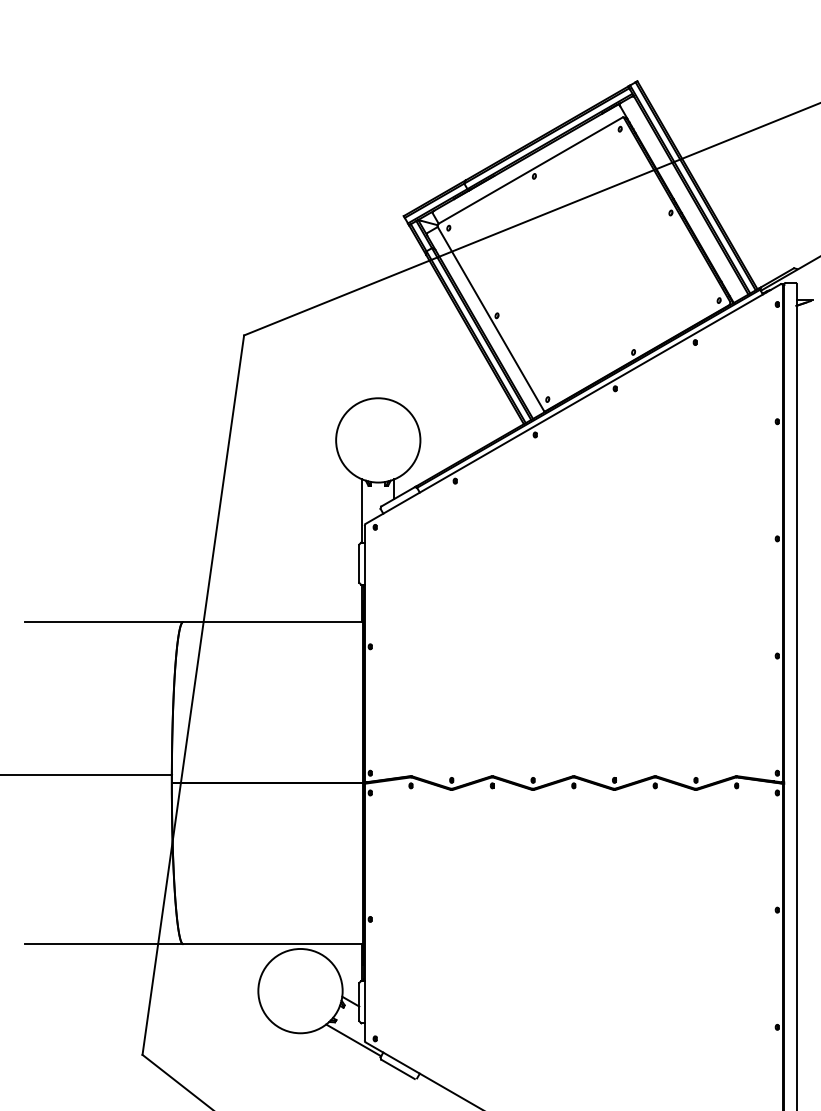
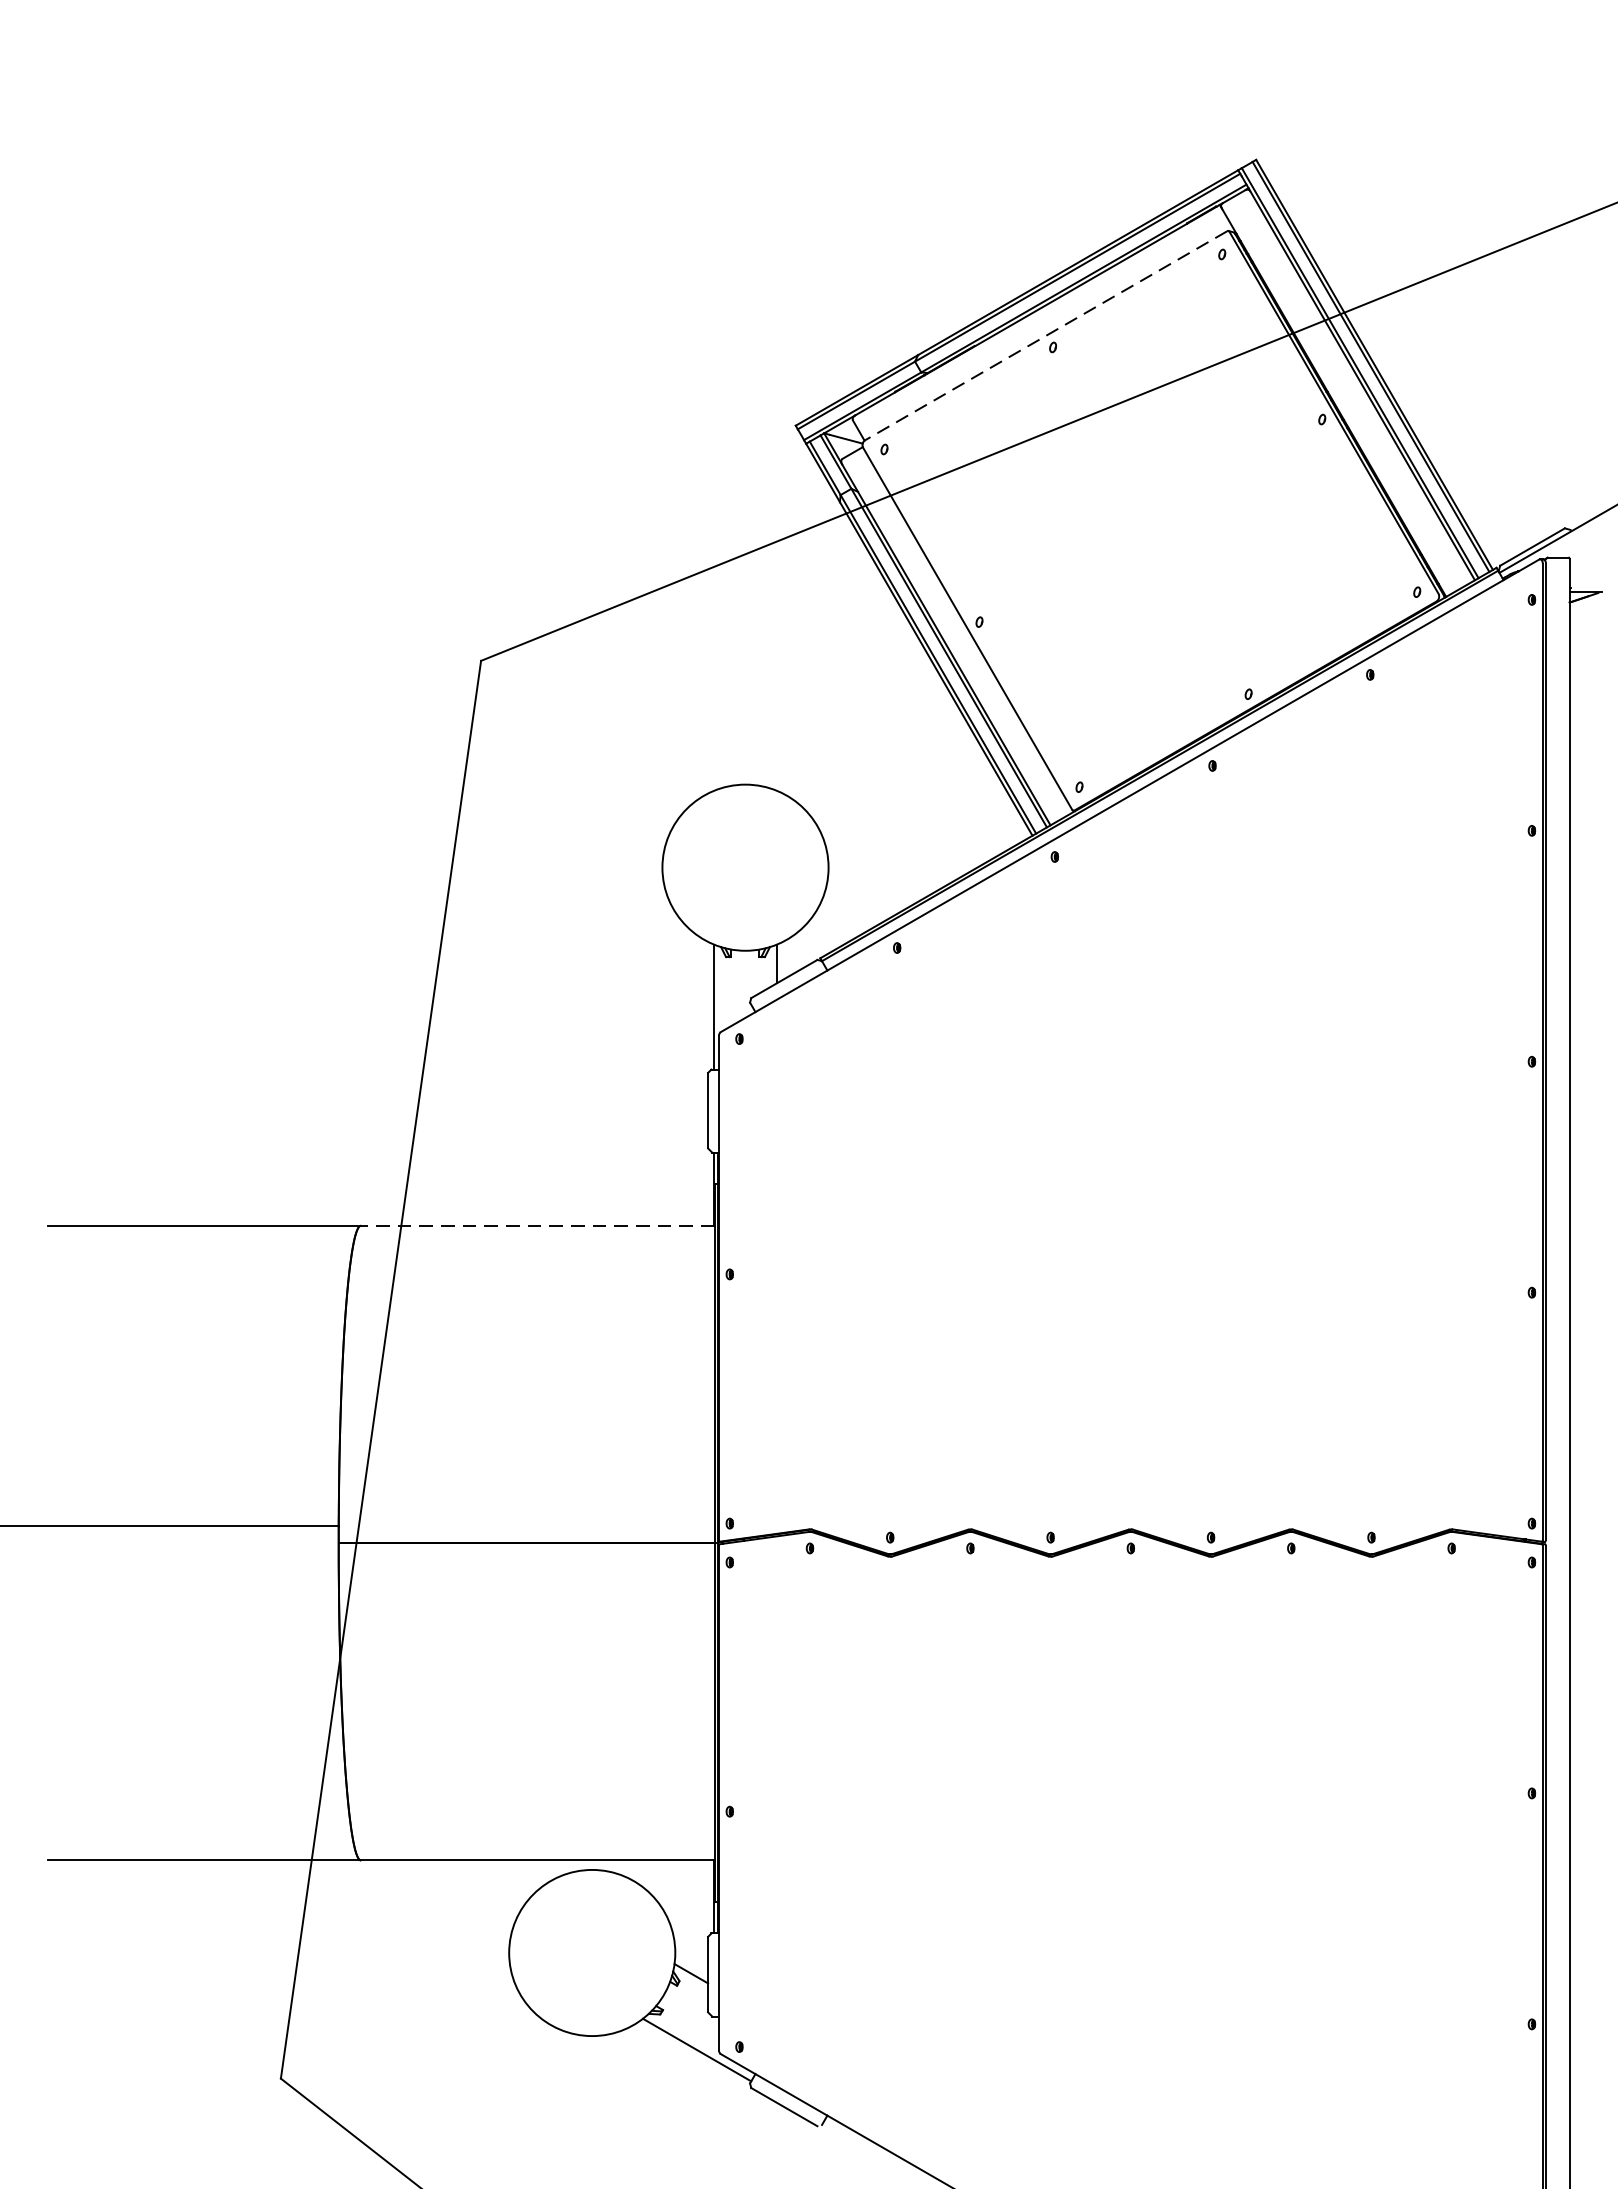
line: (530, 170) -> (1045, 335), solid -> dashed
line: (272, 622) -> (537, 1226), solid -> dashed

